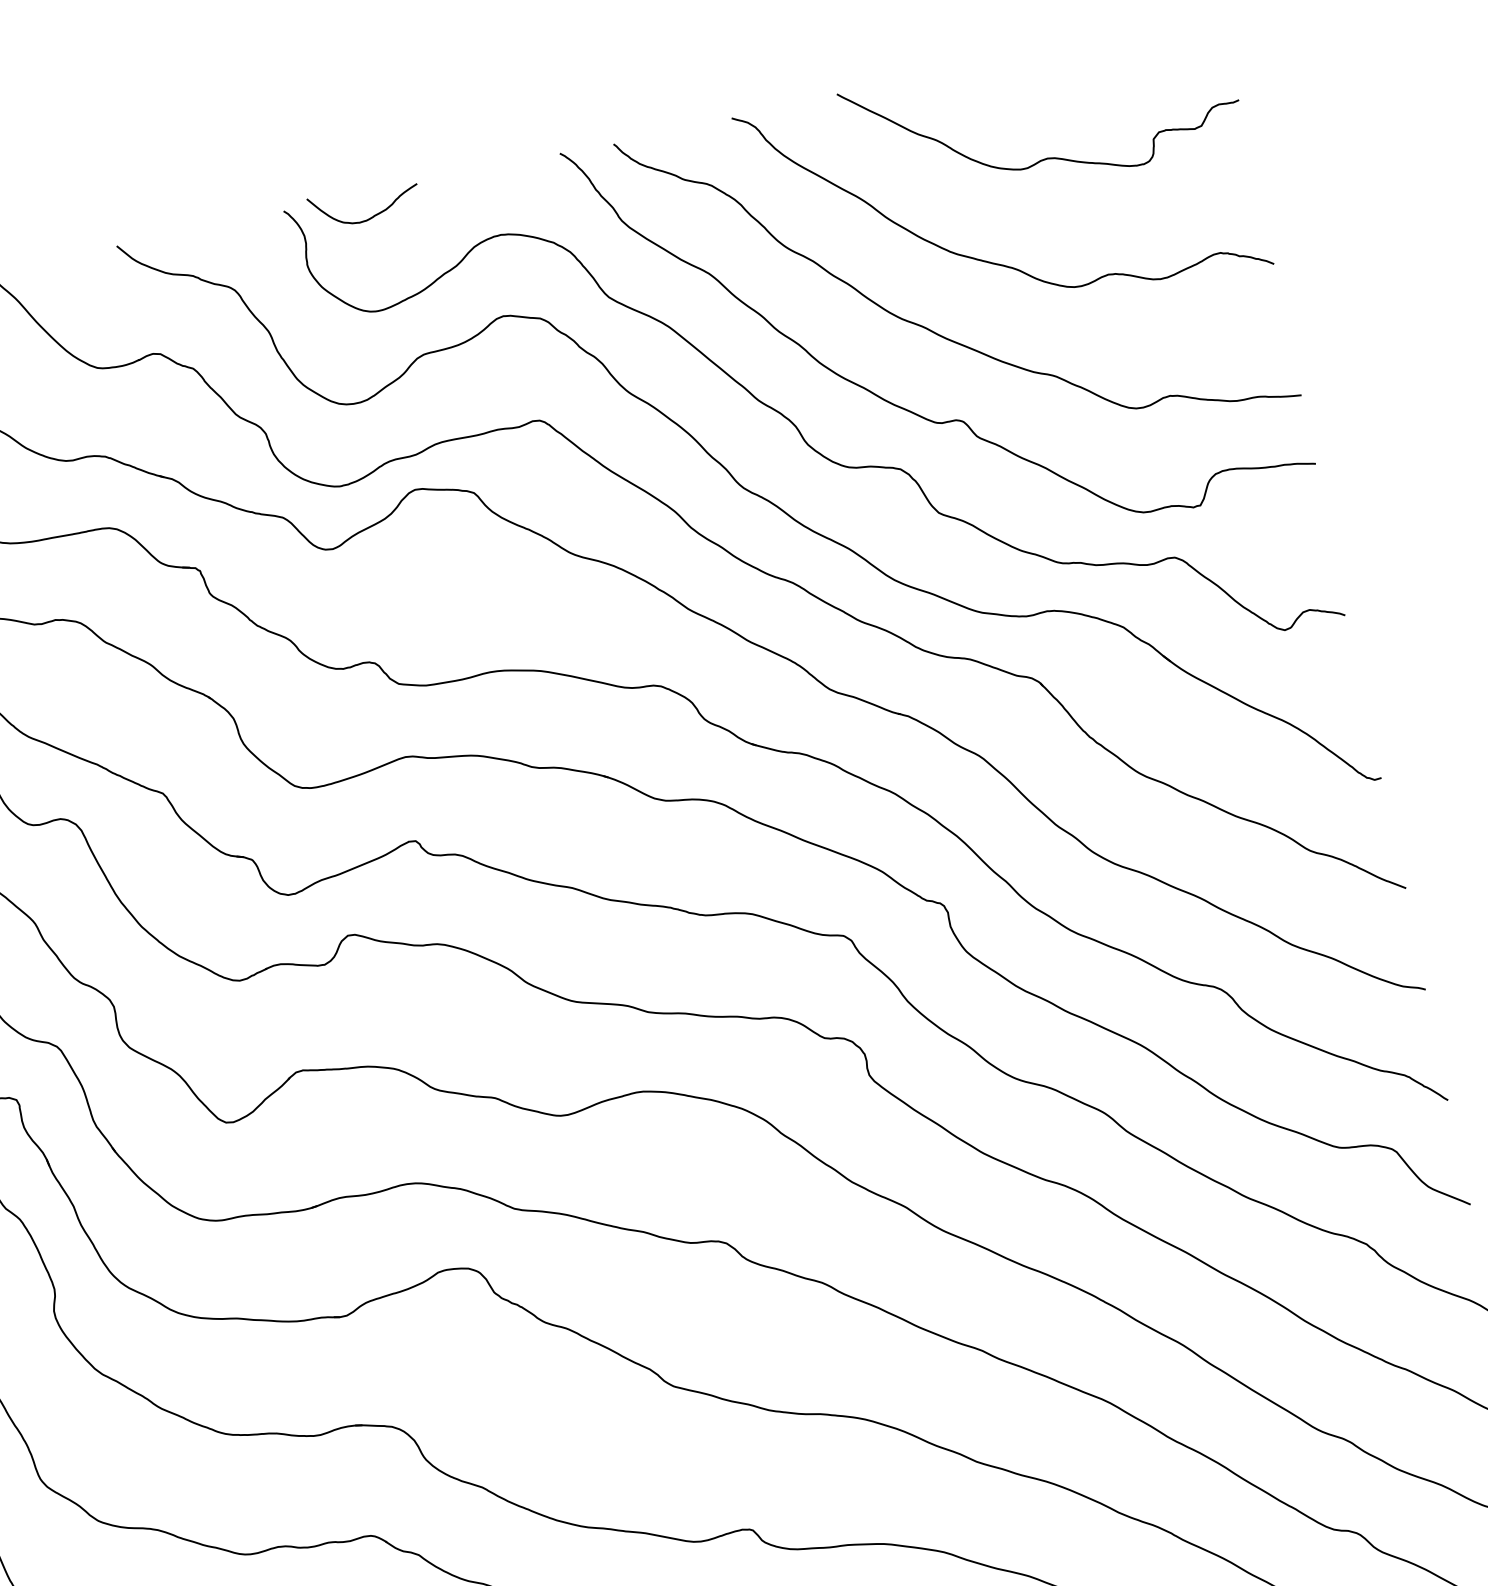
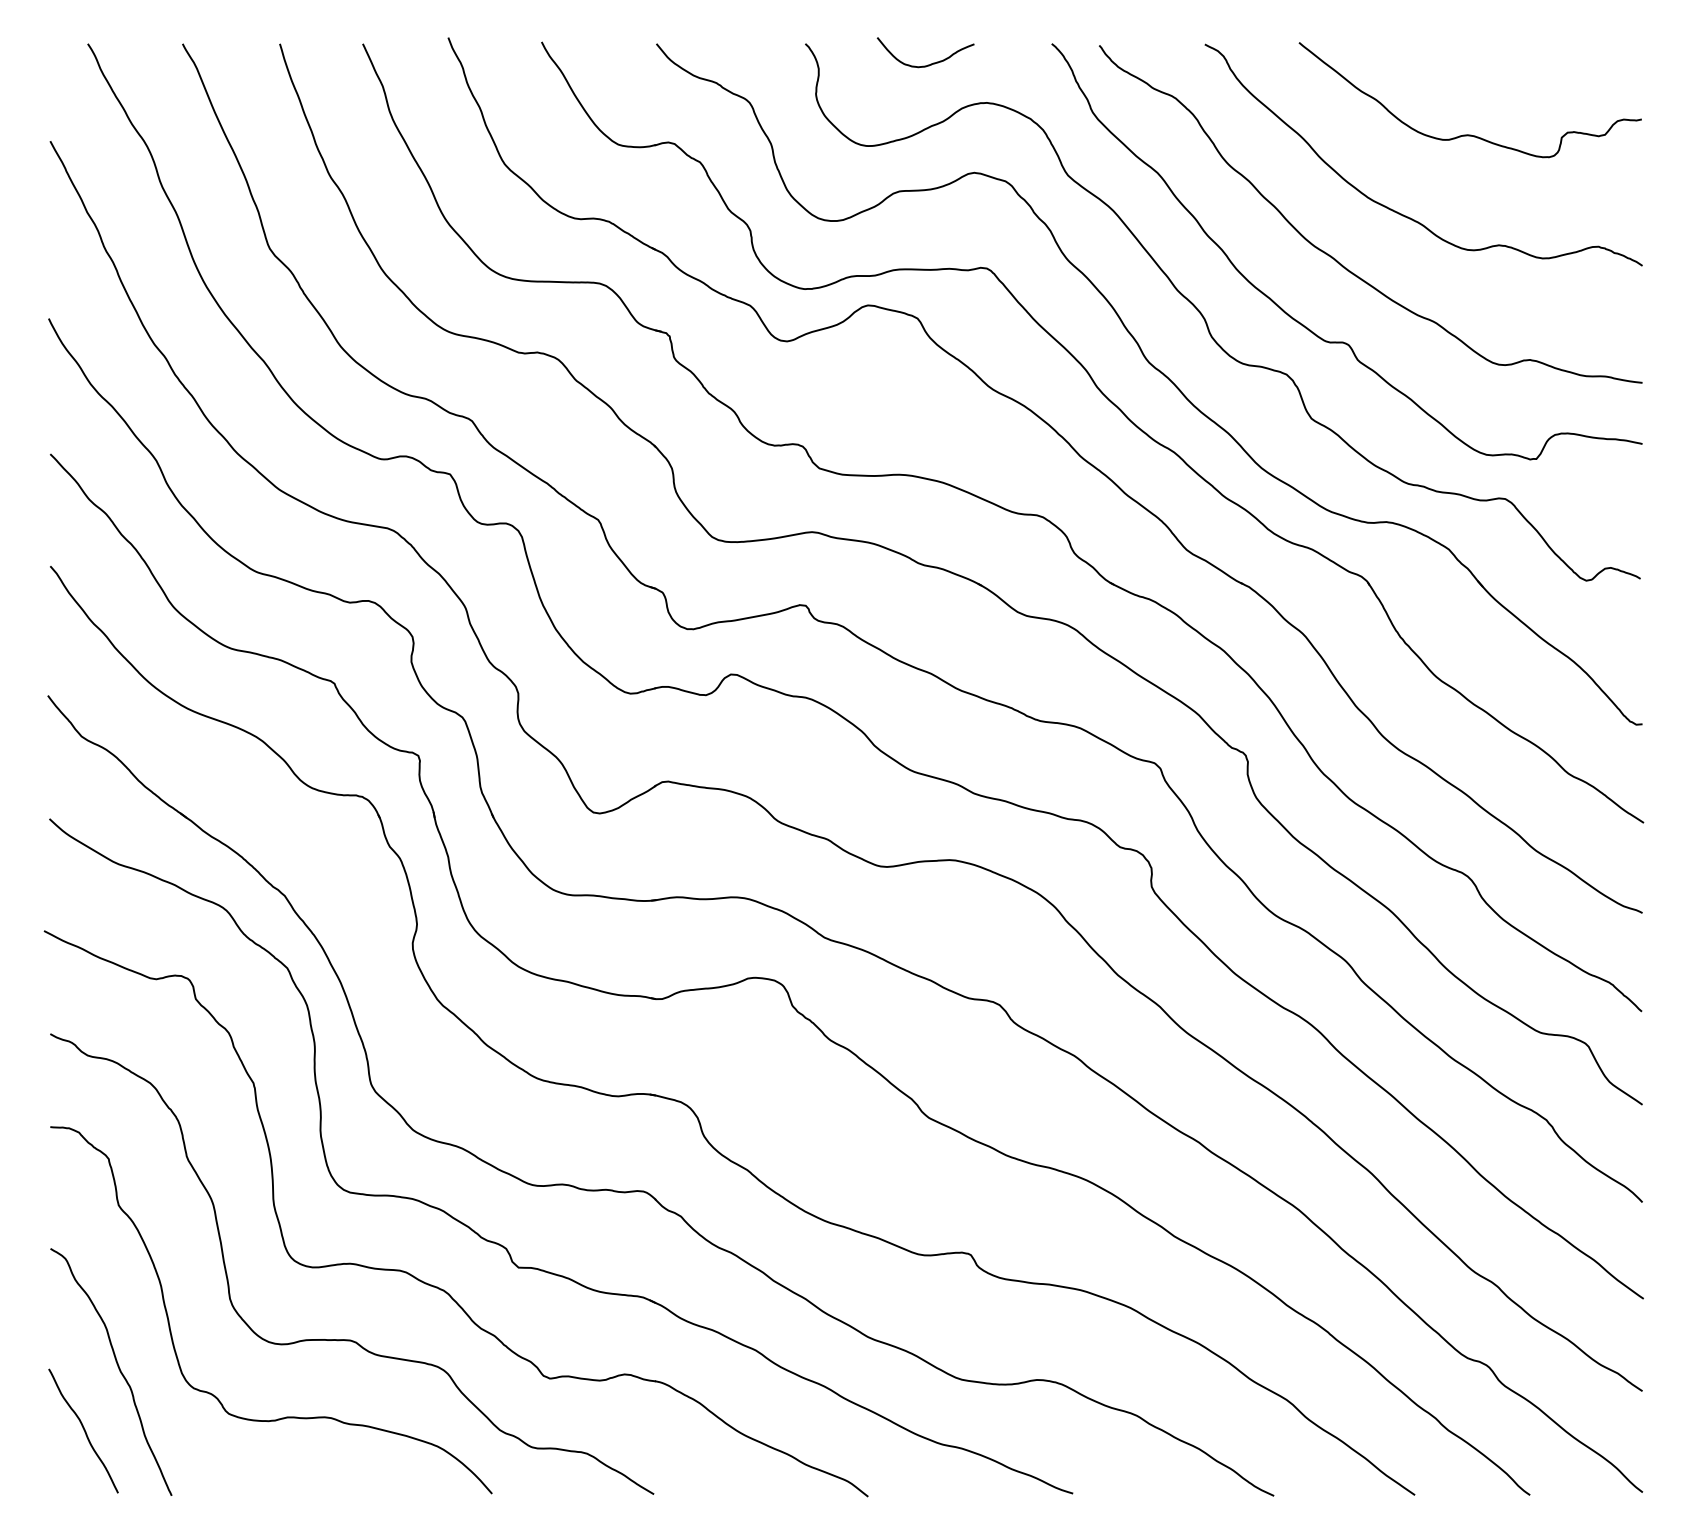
curve: (372, 215) -> (930, 63), moved

